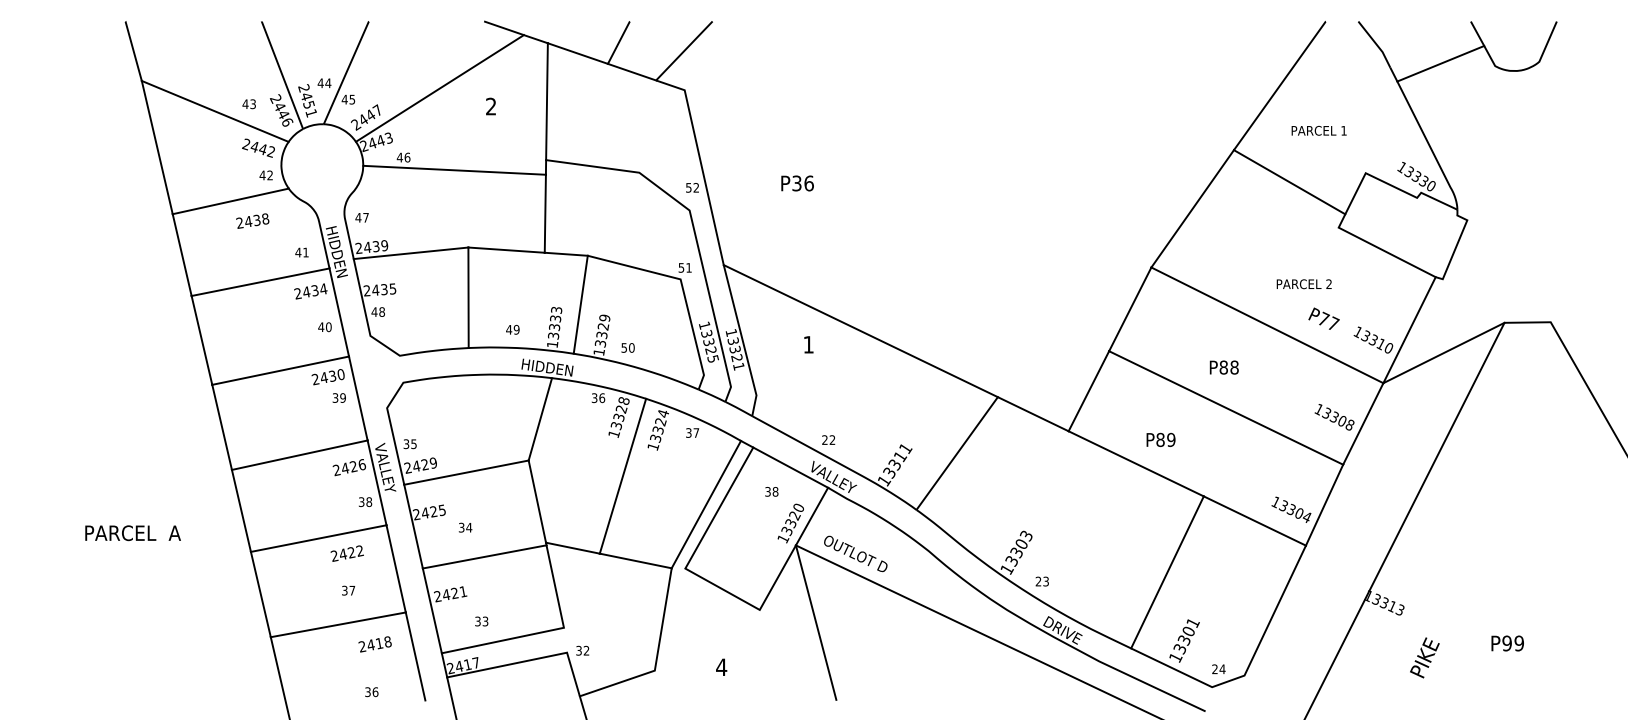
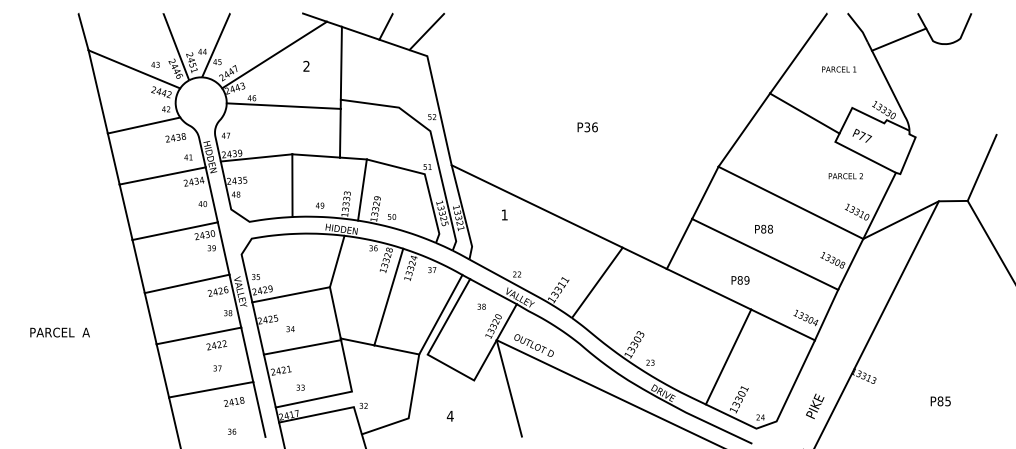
text: (1319, 130) -> (839, 69), moved
text: (797, 183) -> (587, 127), moved
text: (252, 220) -> (175, 137), moved
line: (1572, 268) -> (981, 167), added
text: (1303, 284) -> (845, 176), moved
text: (1322, 318) -> (861, 135), moved
text: (1160, 440) -> (740, 280), moved
text: (132, 533) -> (59, 332), moved
text: (1511, 643) -> (943, 401), P99 -> P85
text: (1425, 658) -> (815, 406), moved

